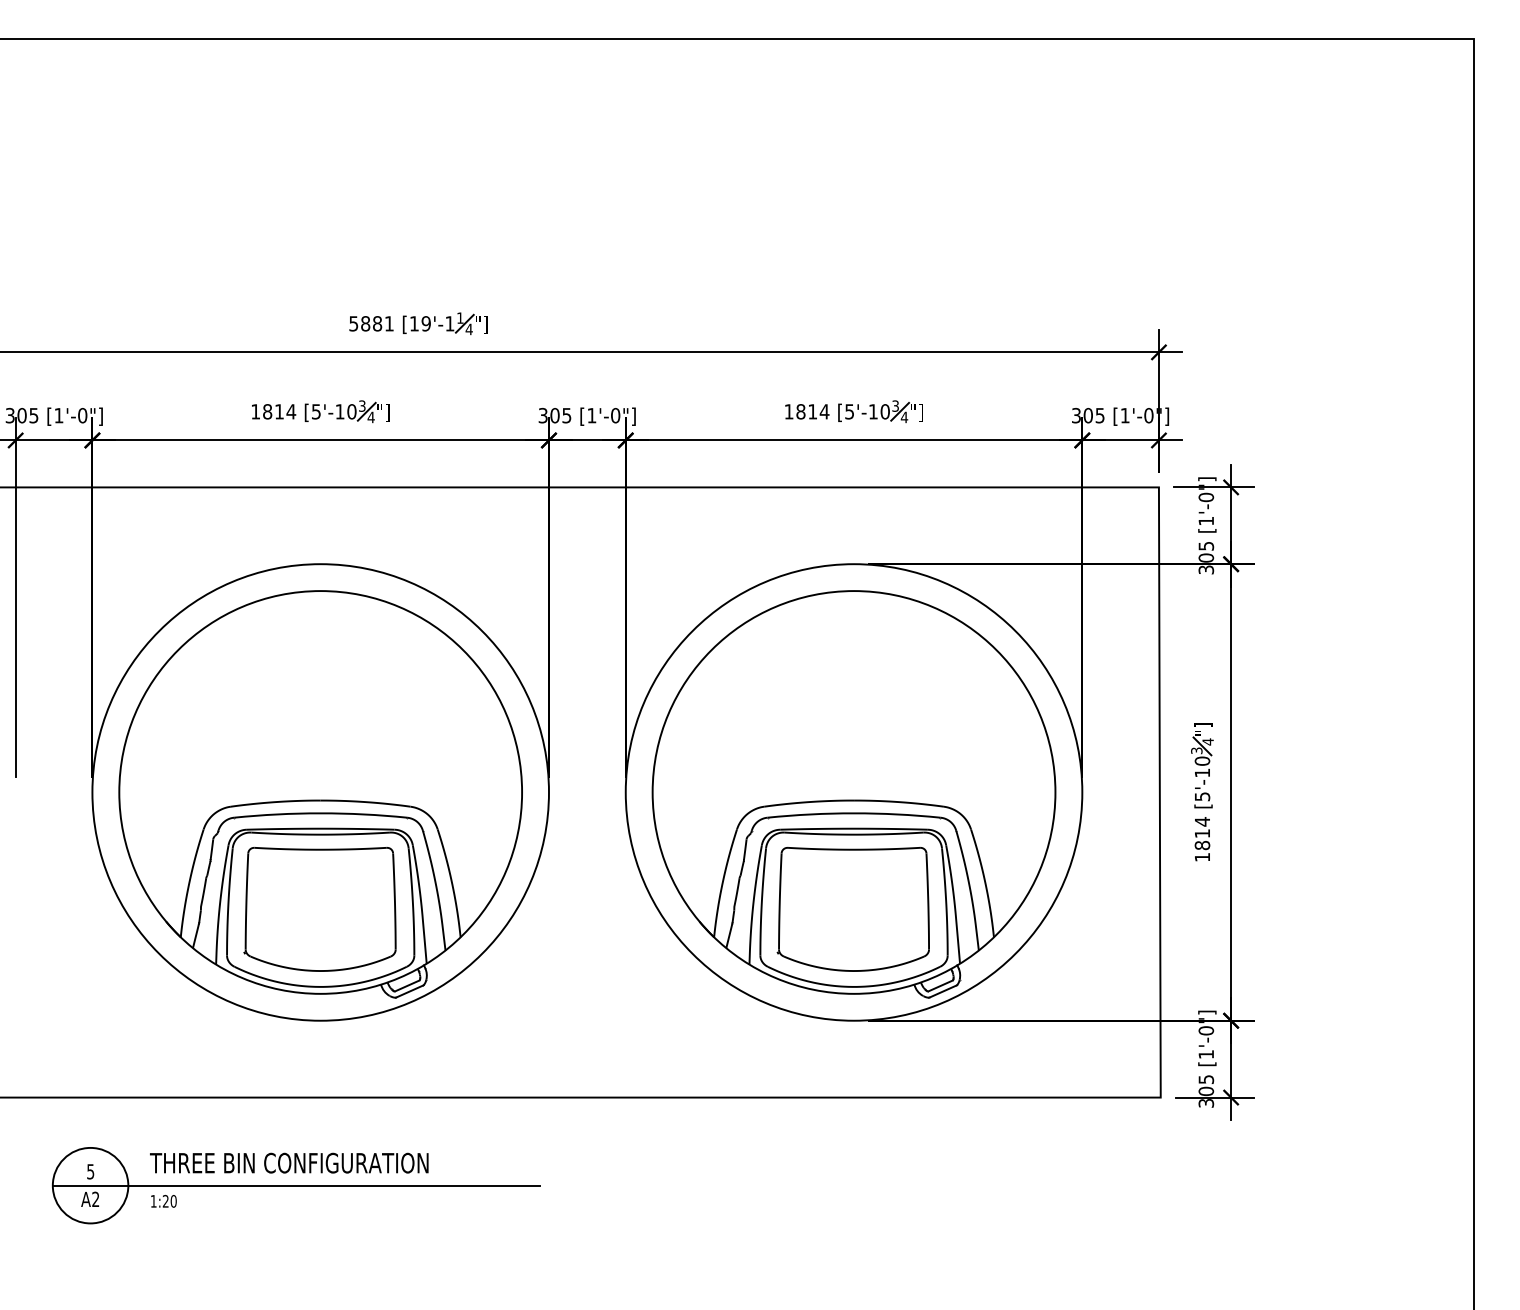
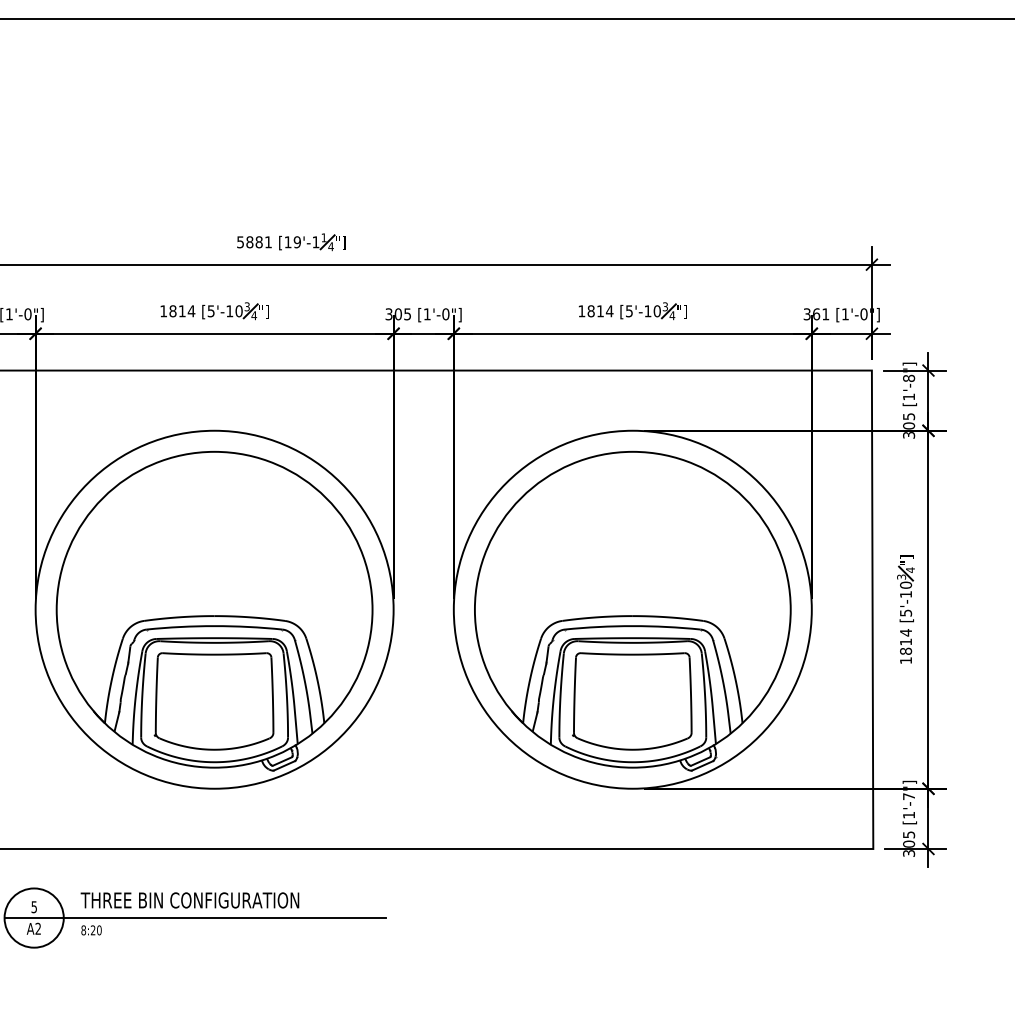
text: (1093, 415) -> (820, 314), 305 -> 361
text: (1206, 497) -> (909, 378), [1'-0"] -> [1'-8"]
text: (1206, 1030) -> (909, 796), [1'-0"] -> [1'-7"]
text: (153, 1200) -> (83, 929), 1:20 -> 8:20

